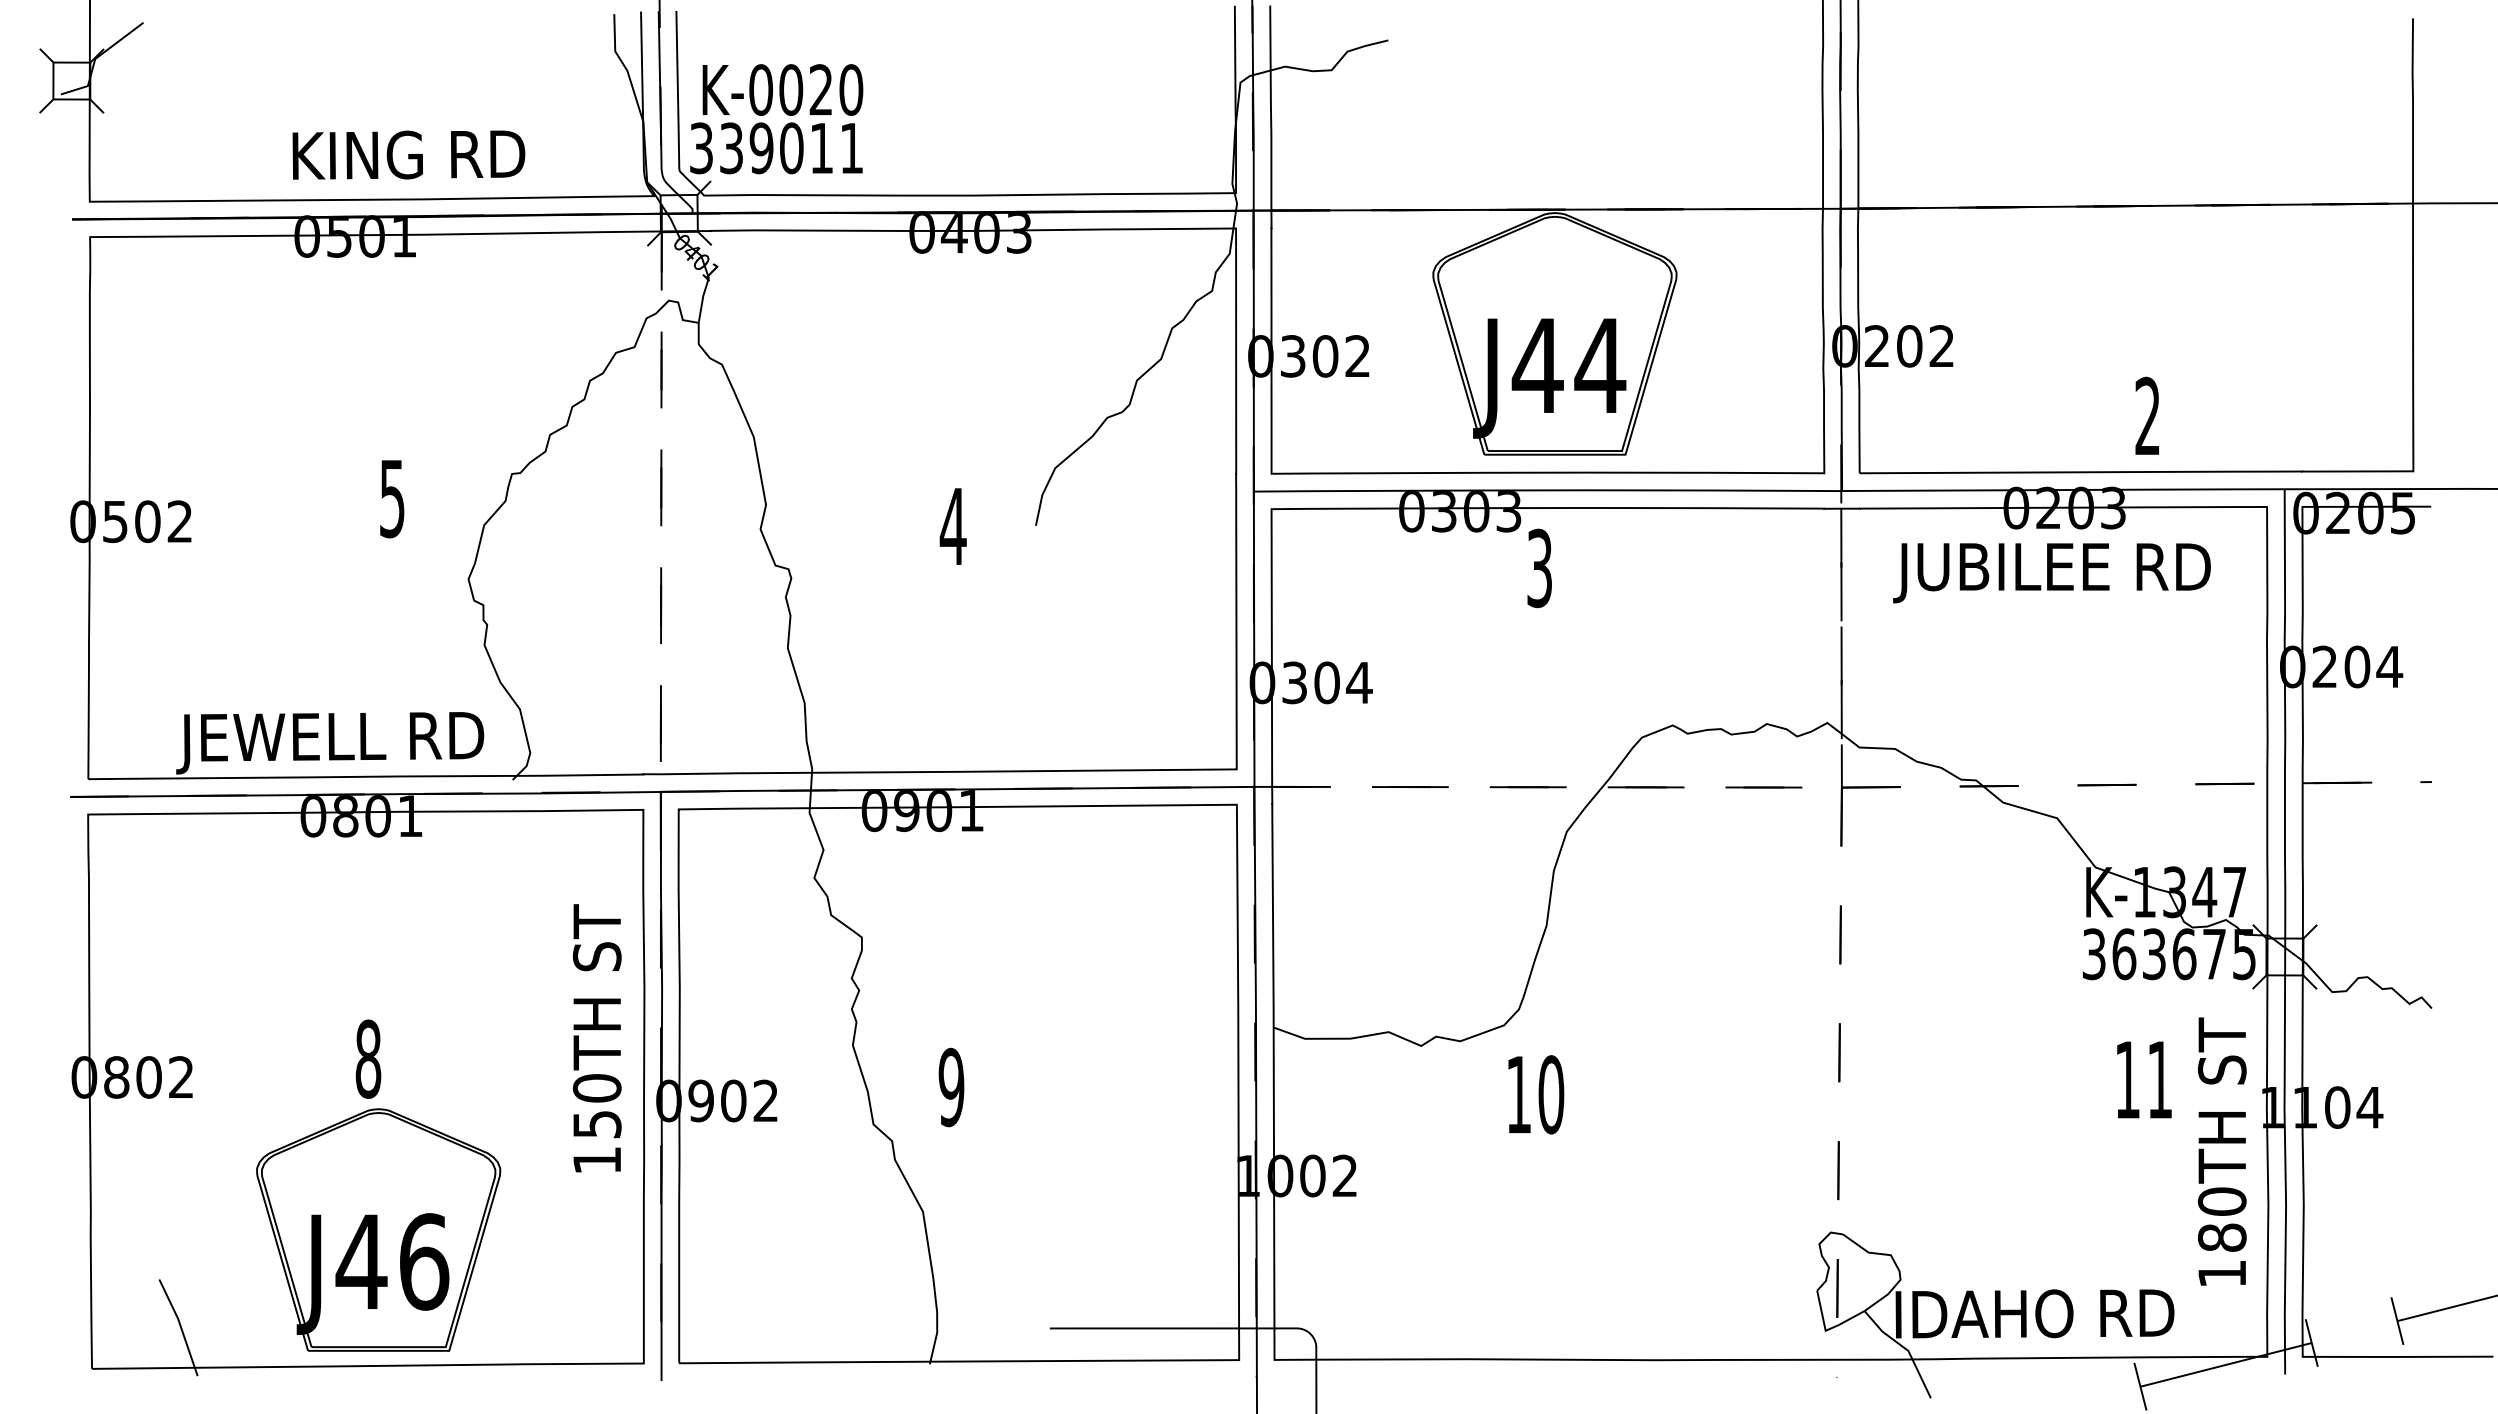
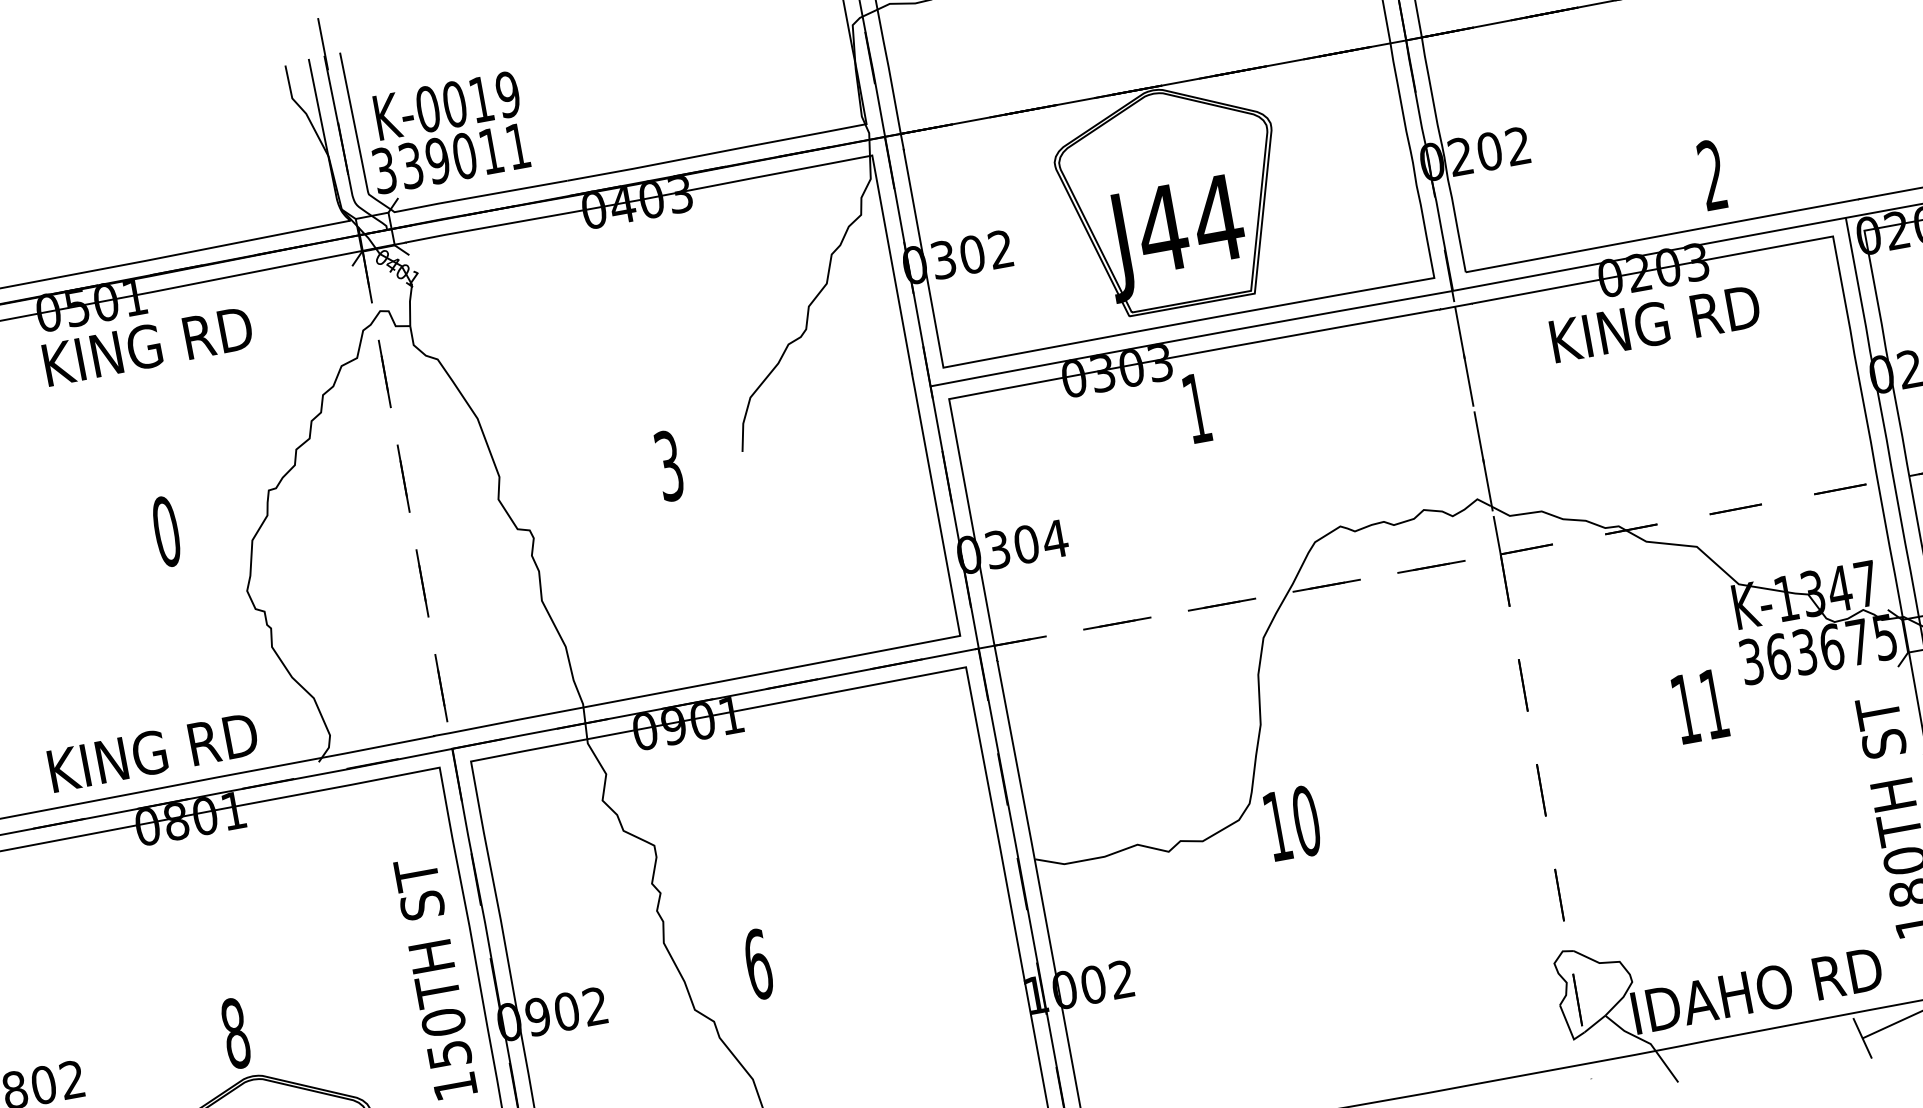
text: (836, 89) -> (494, 96), K-0020 -> K-0019
text: (408, 154) -> (147, 345), moved
text: (392, 498) -> (166, 531), 5 -> 0
text: (952, 526) -> (668, 466), 4 -> 3
text: (1539, 568) -> (1196, 408), 3 -> 1
text: (2051, 572) -> (1652, 329), JUBILEE RD -> KING RD
text: (330, 743) -> (151, 759), JEWELL RD -> KING RD
text: (2144, 1079) -> (1700, 706), moved
text: (951, 1087) -> (758, 964), 9 -> 6
text: (1536, 1094) -> (1293, 823), moved

